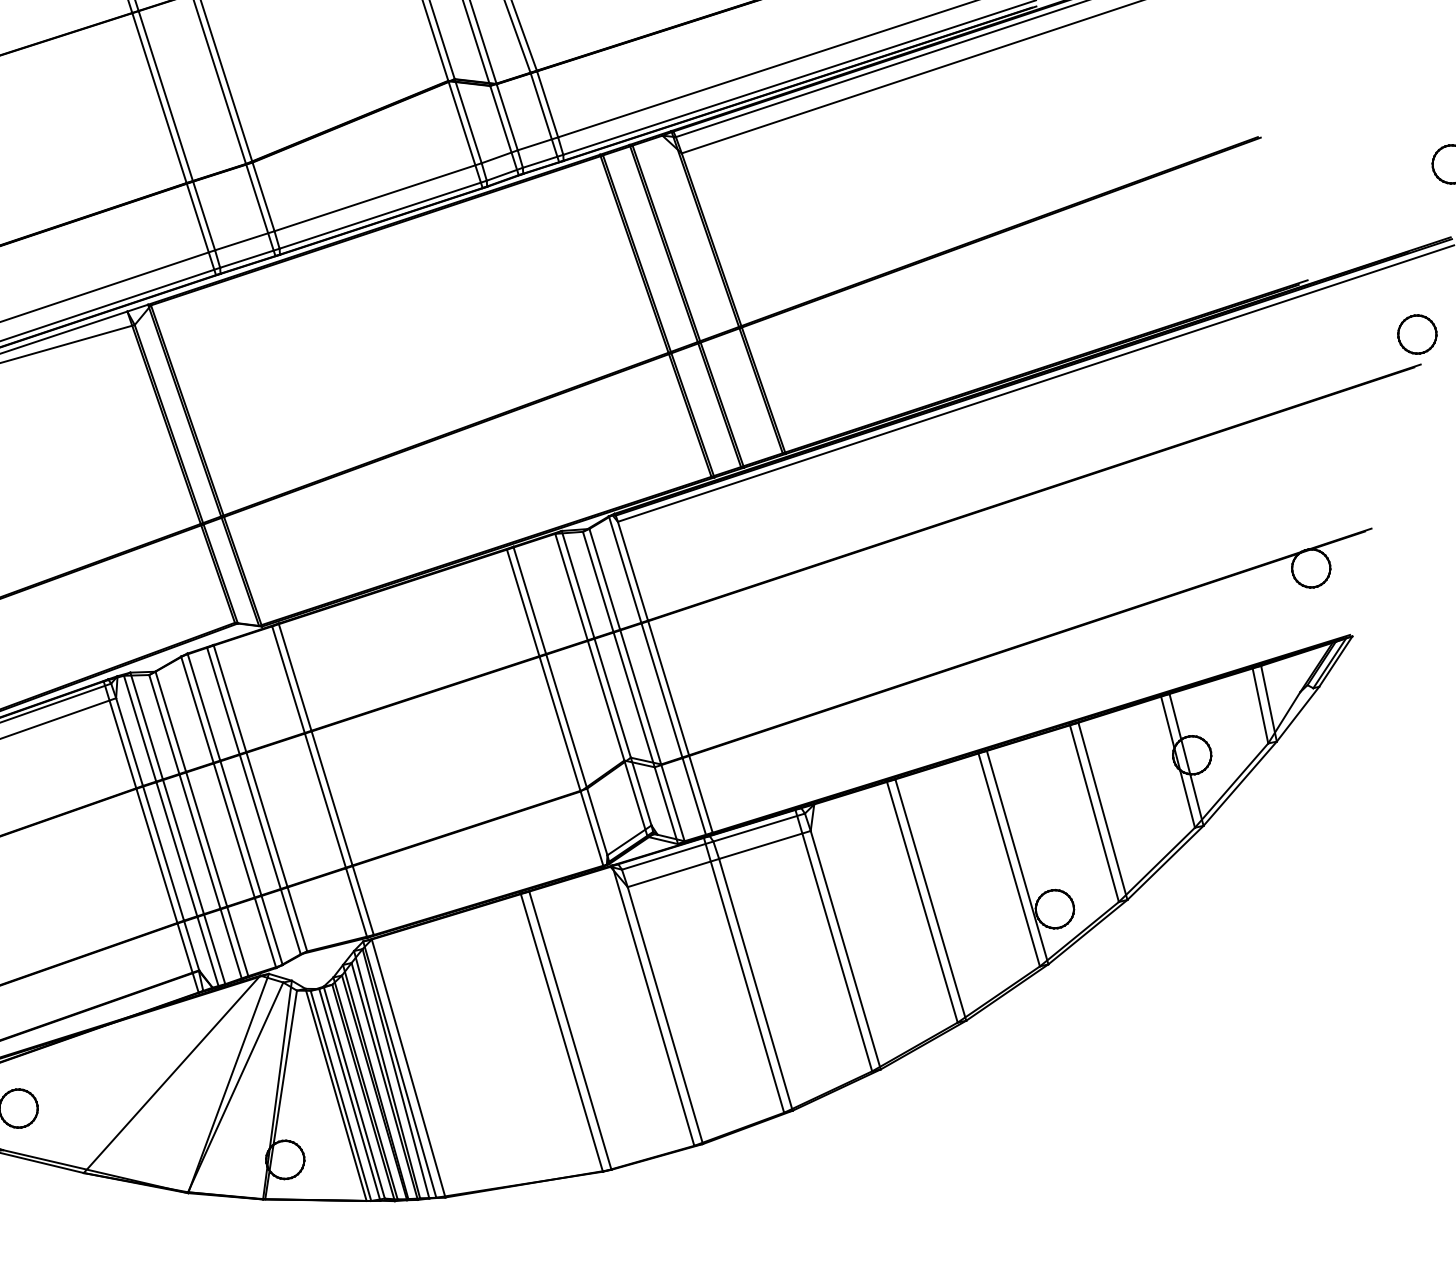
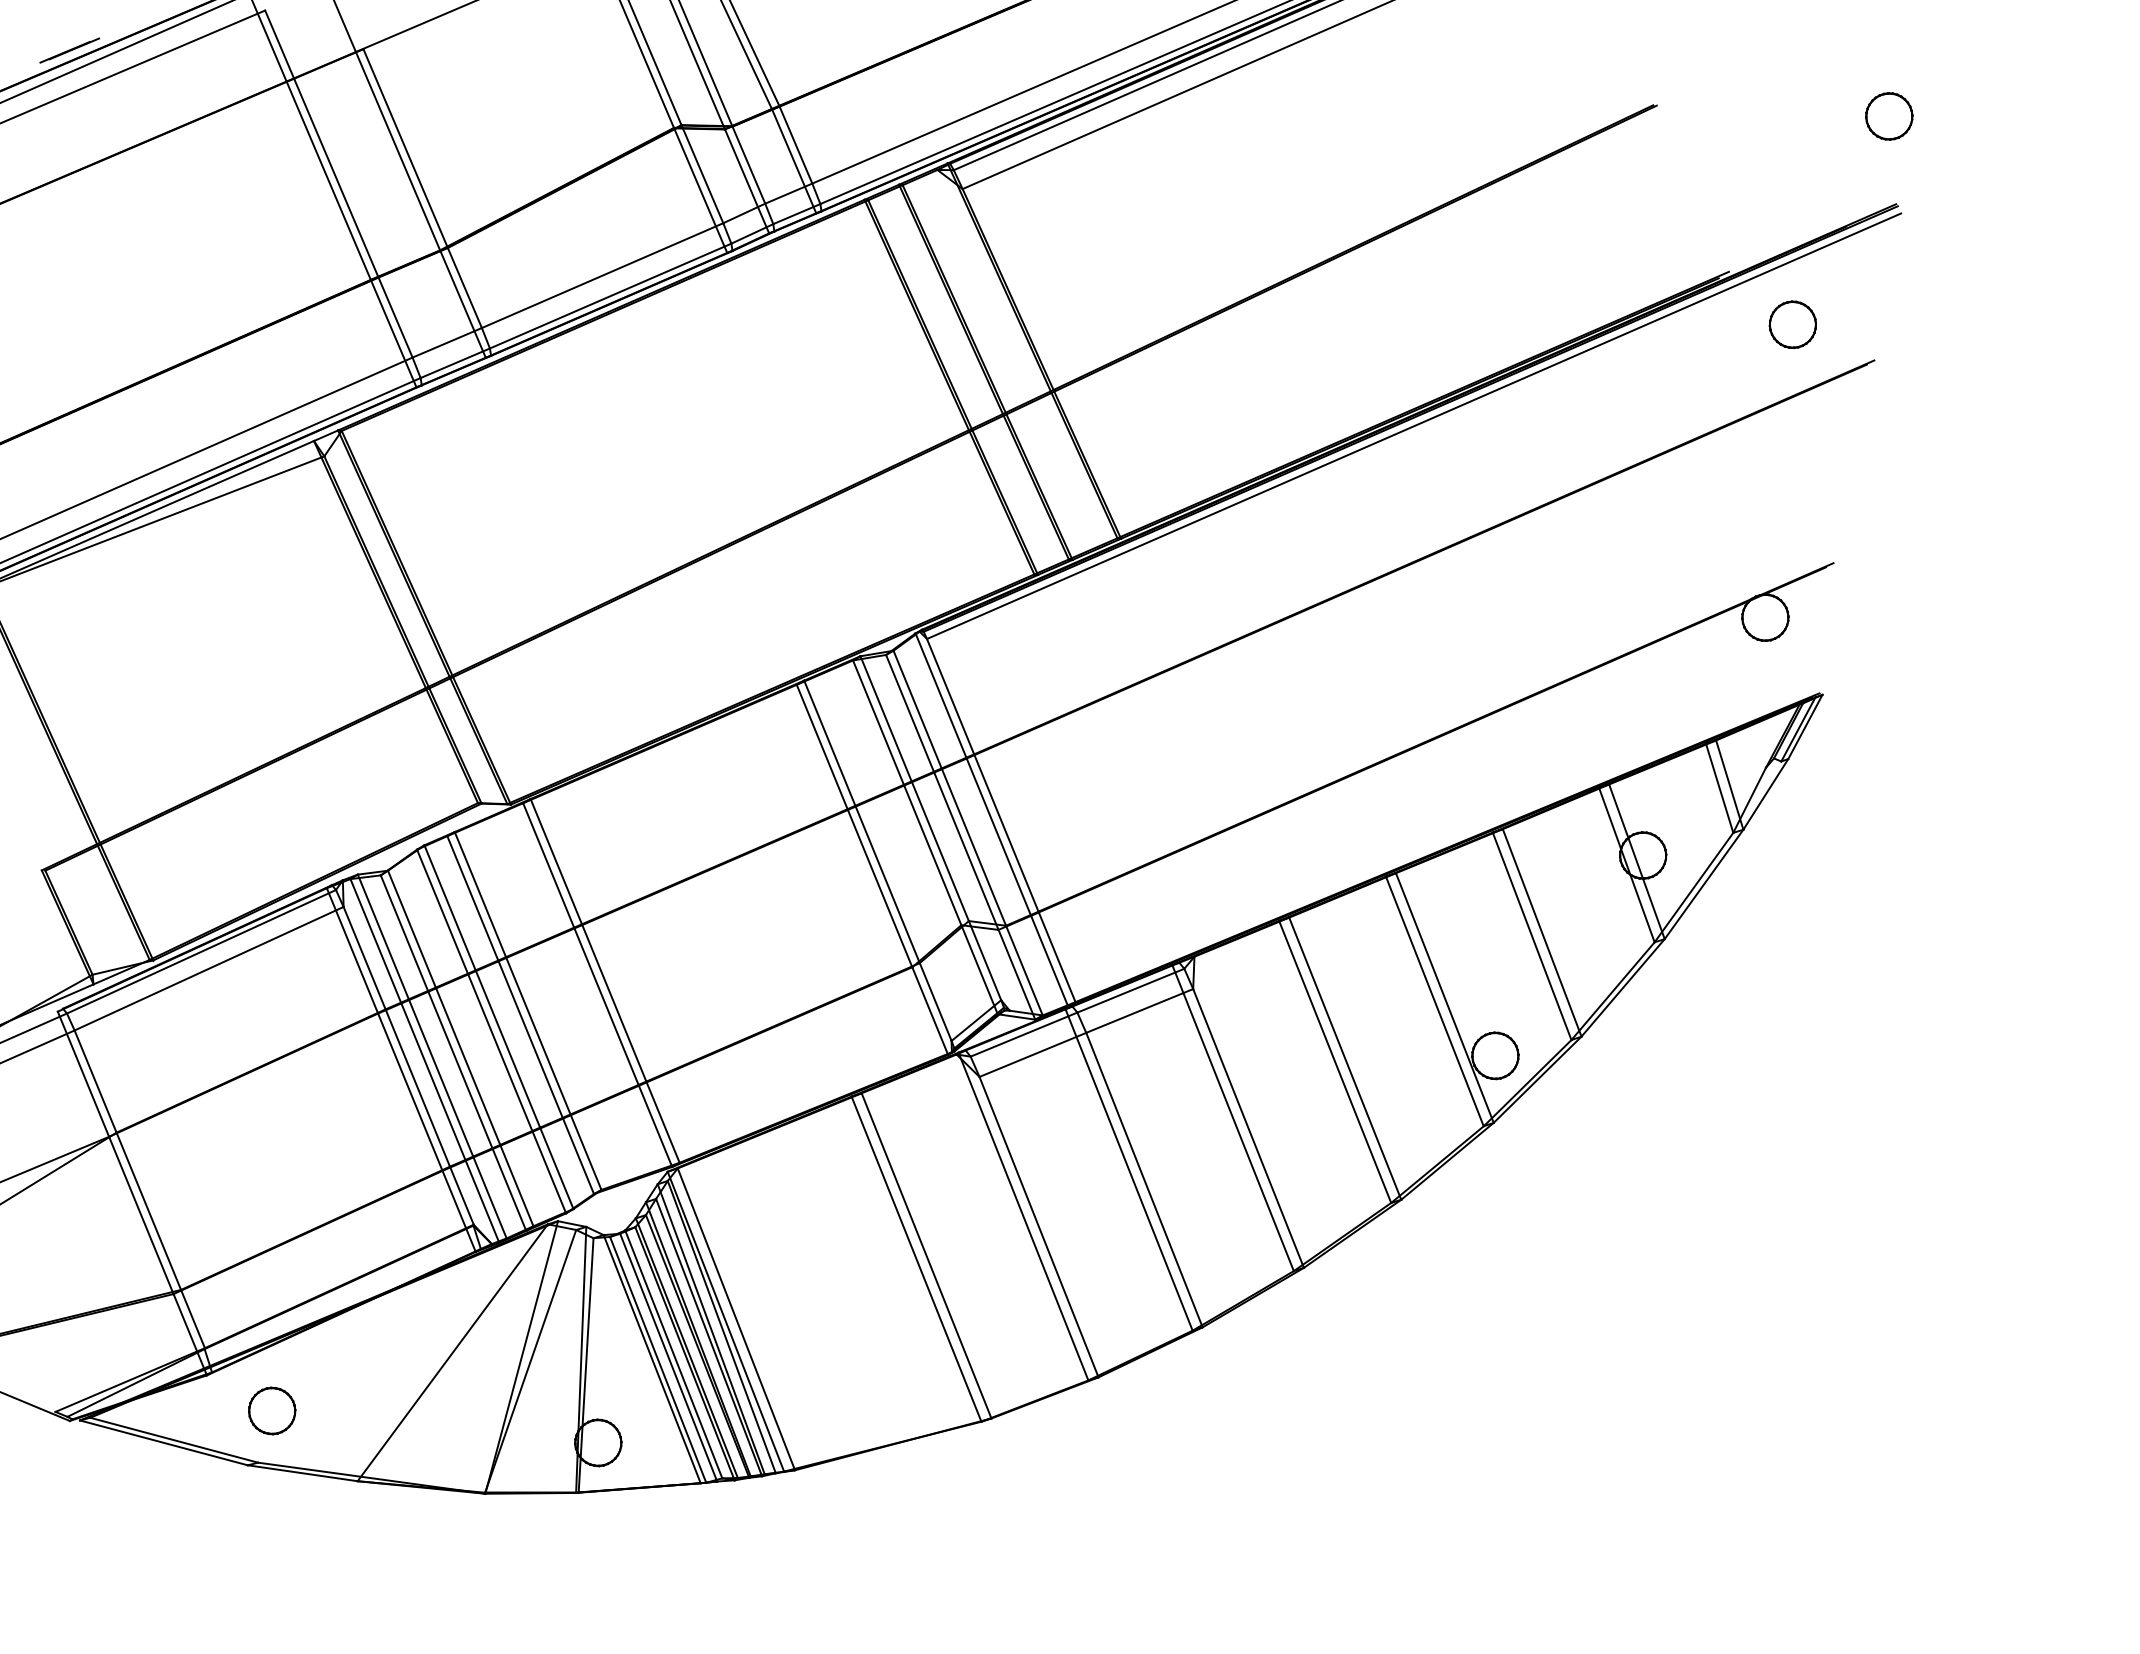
part: (1417, 334) -> (1792, 324), moved

